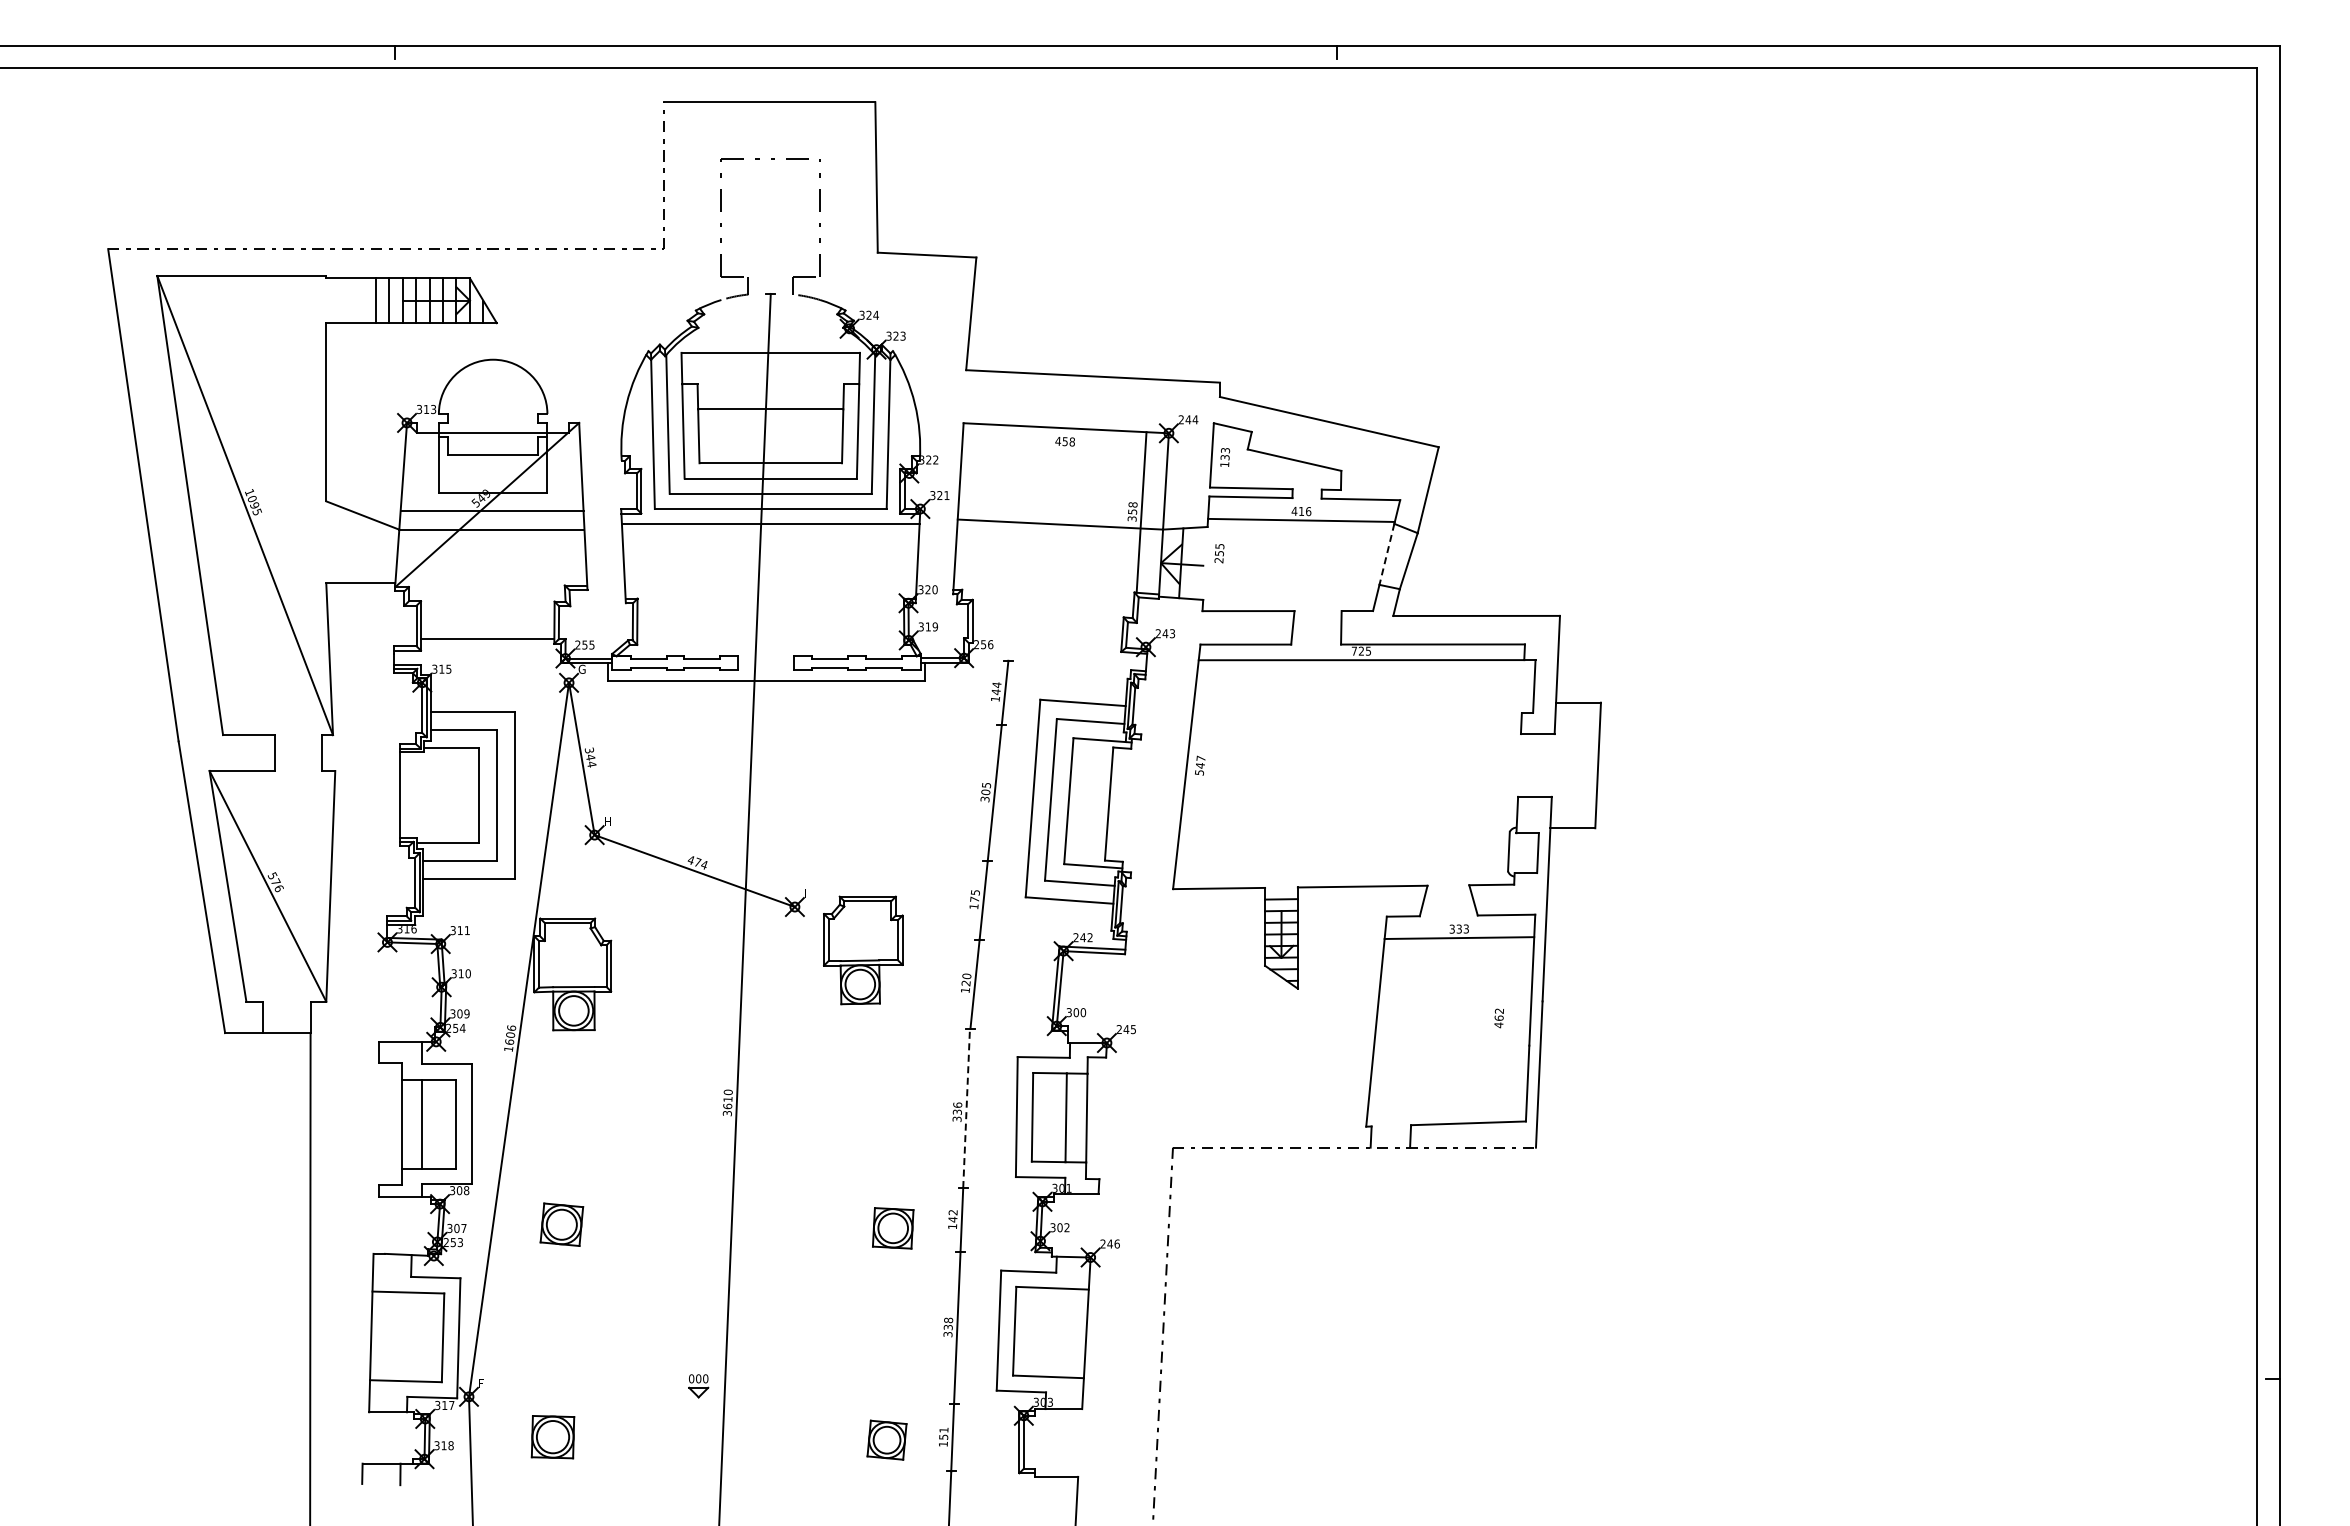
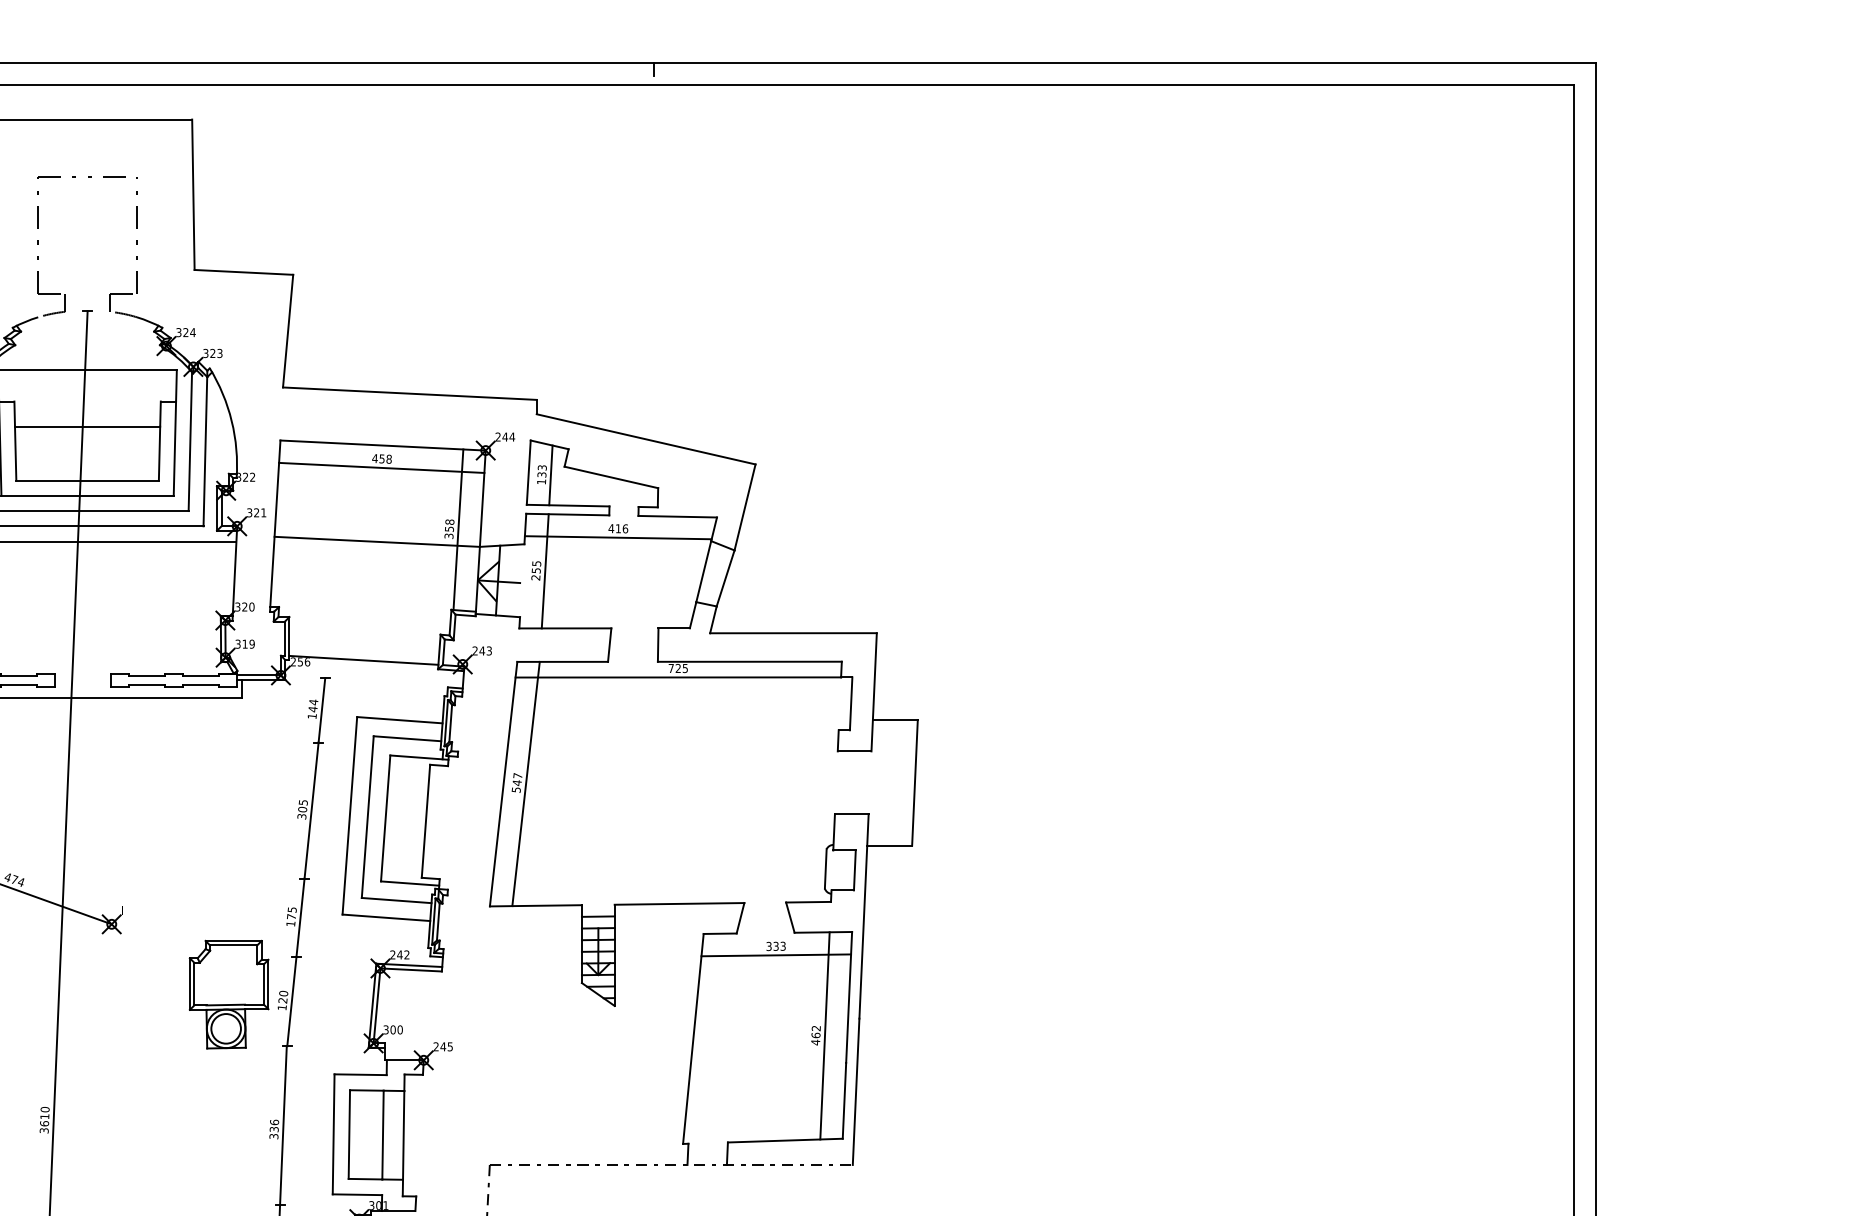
line: (1064, 450) -> (381, 467), added
line: (1233, 458) -> (550, 475), added
line: (1227, 553) -> (544, 570), added
line: (1386, 554) -> (703, 571), dashed -> solid
line: (1046, 642) -> (363, 659), added
line: (1208, 766) -> (525, 783), added
part: (863, 950) -> (229, 994), moved
line: (1507, 1018) -> (824, 1035), added
line: (966, 1108) -> (283, 1125), dashed -> solid

